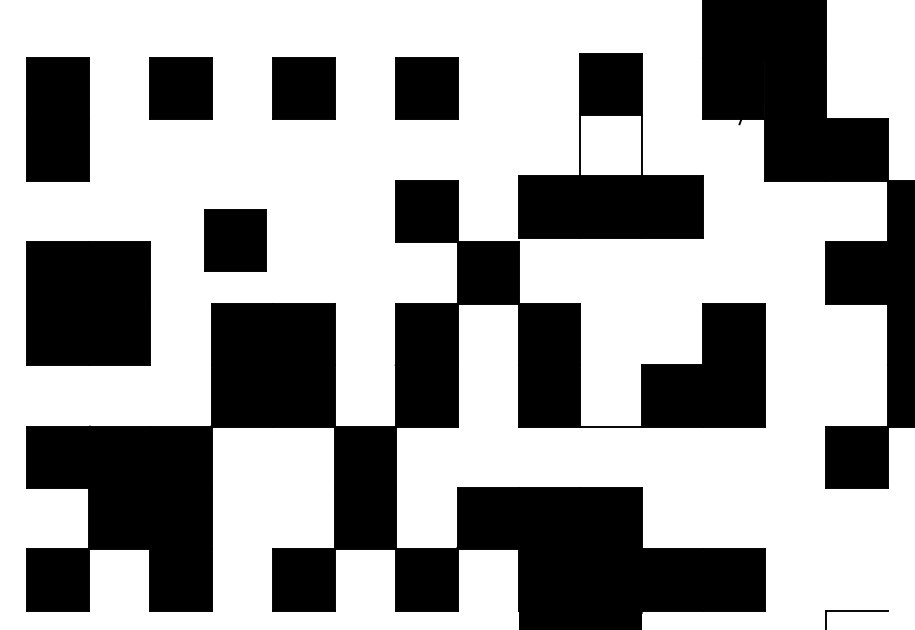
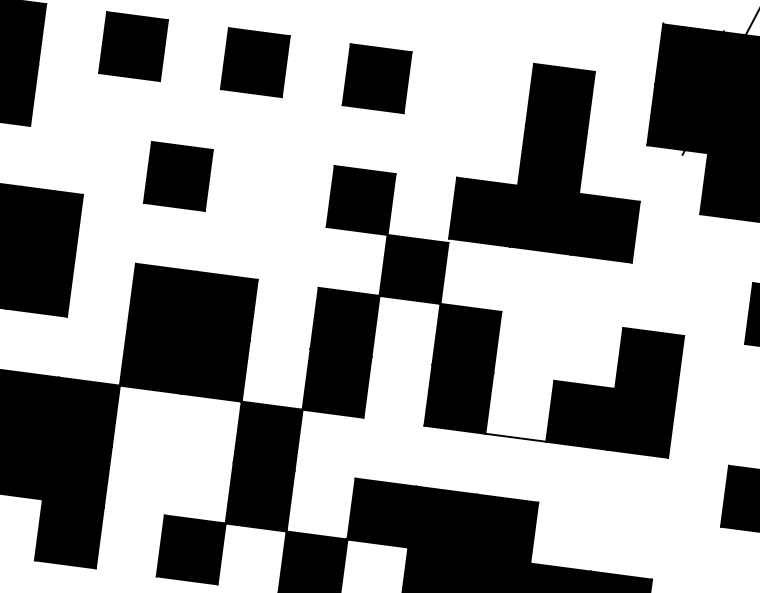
fill: (610, 145) -> (551, 158), added
part: (235, 240) -> (178, 176), moved

